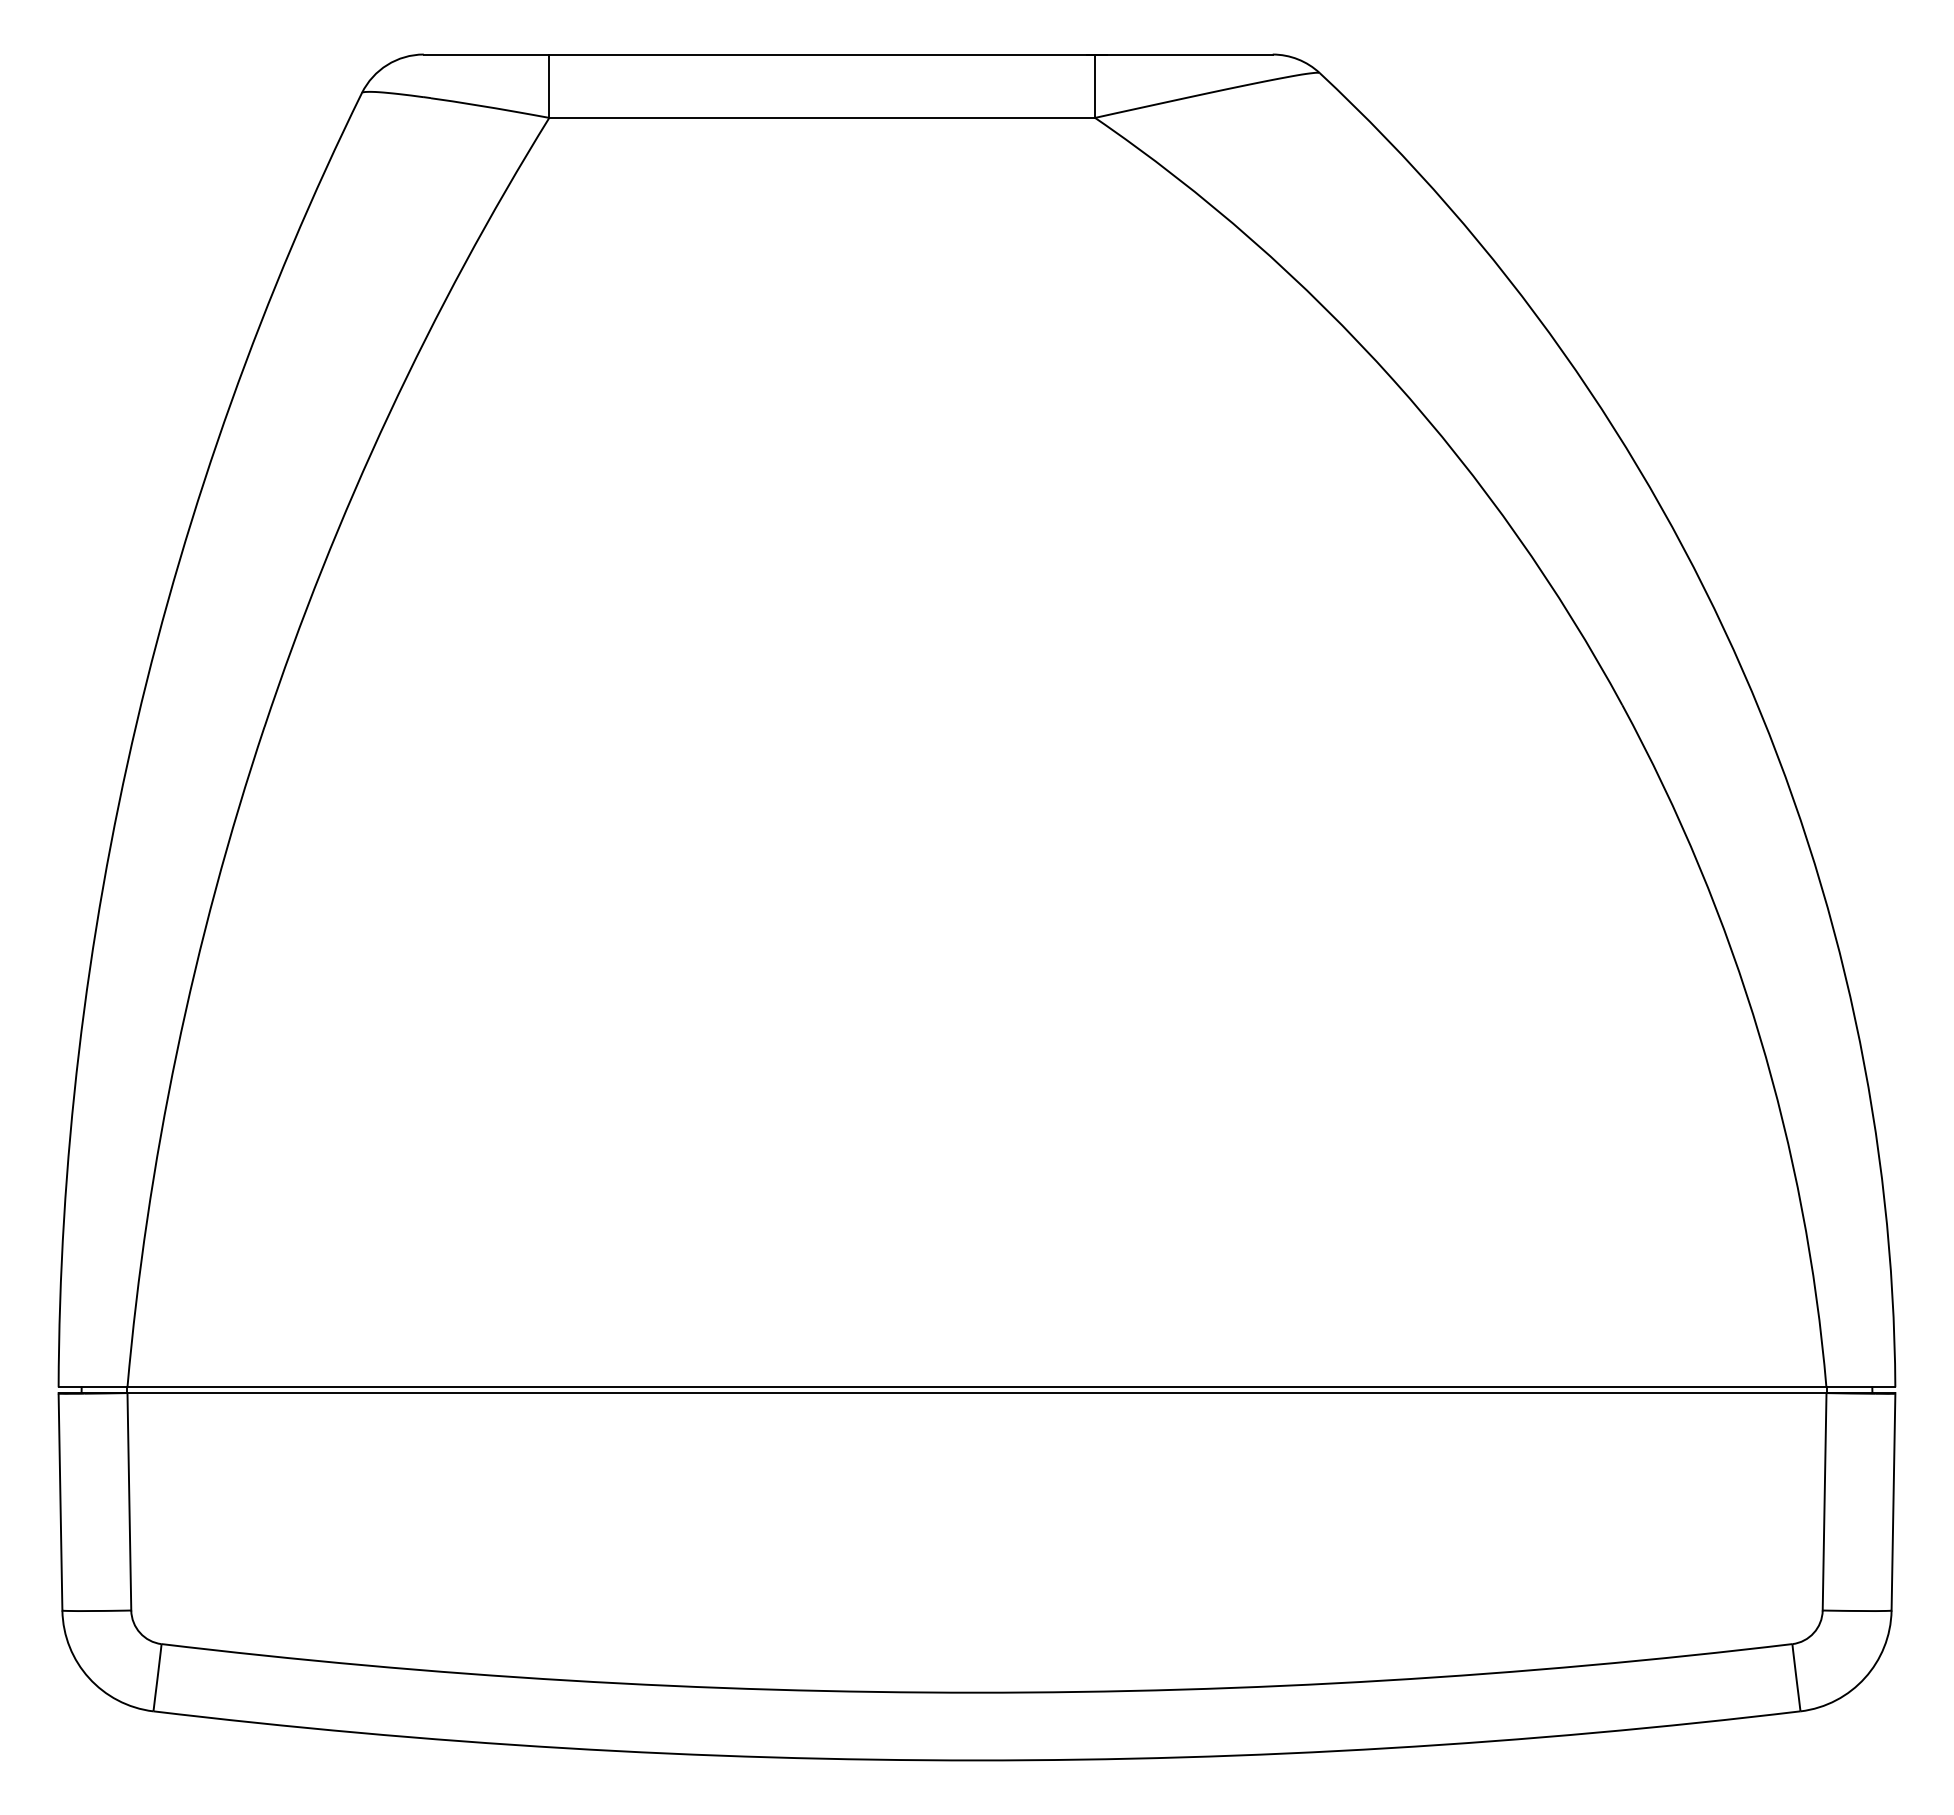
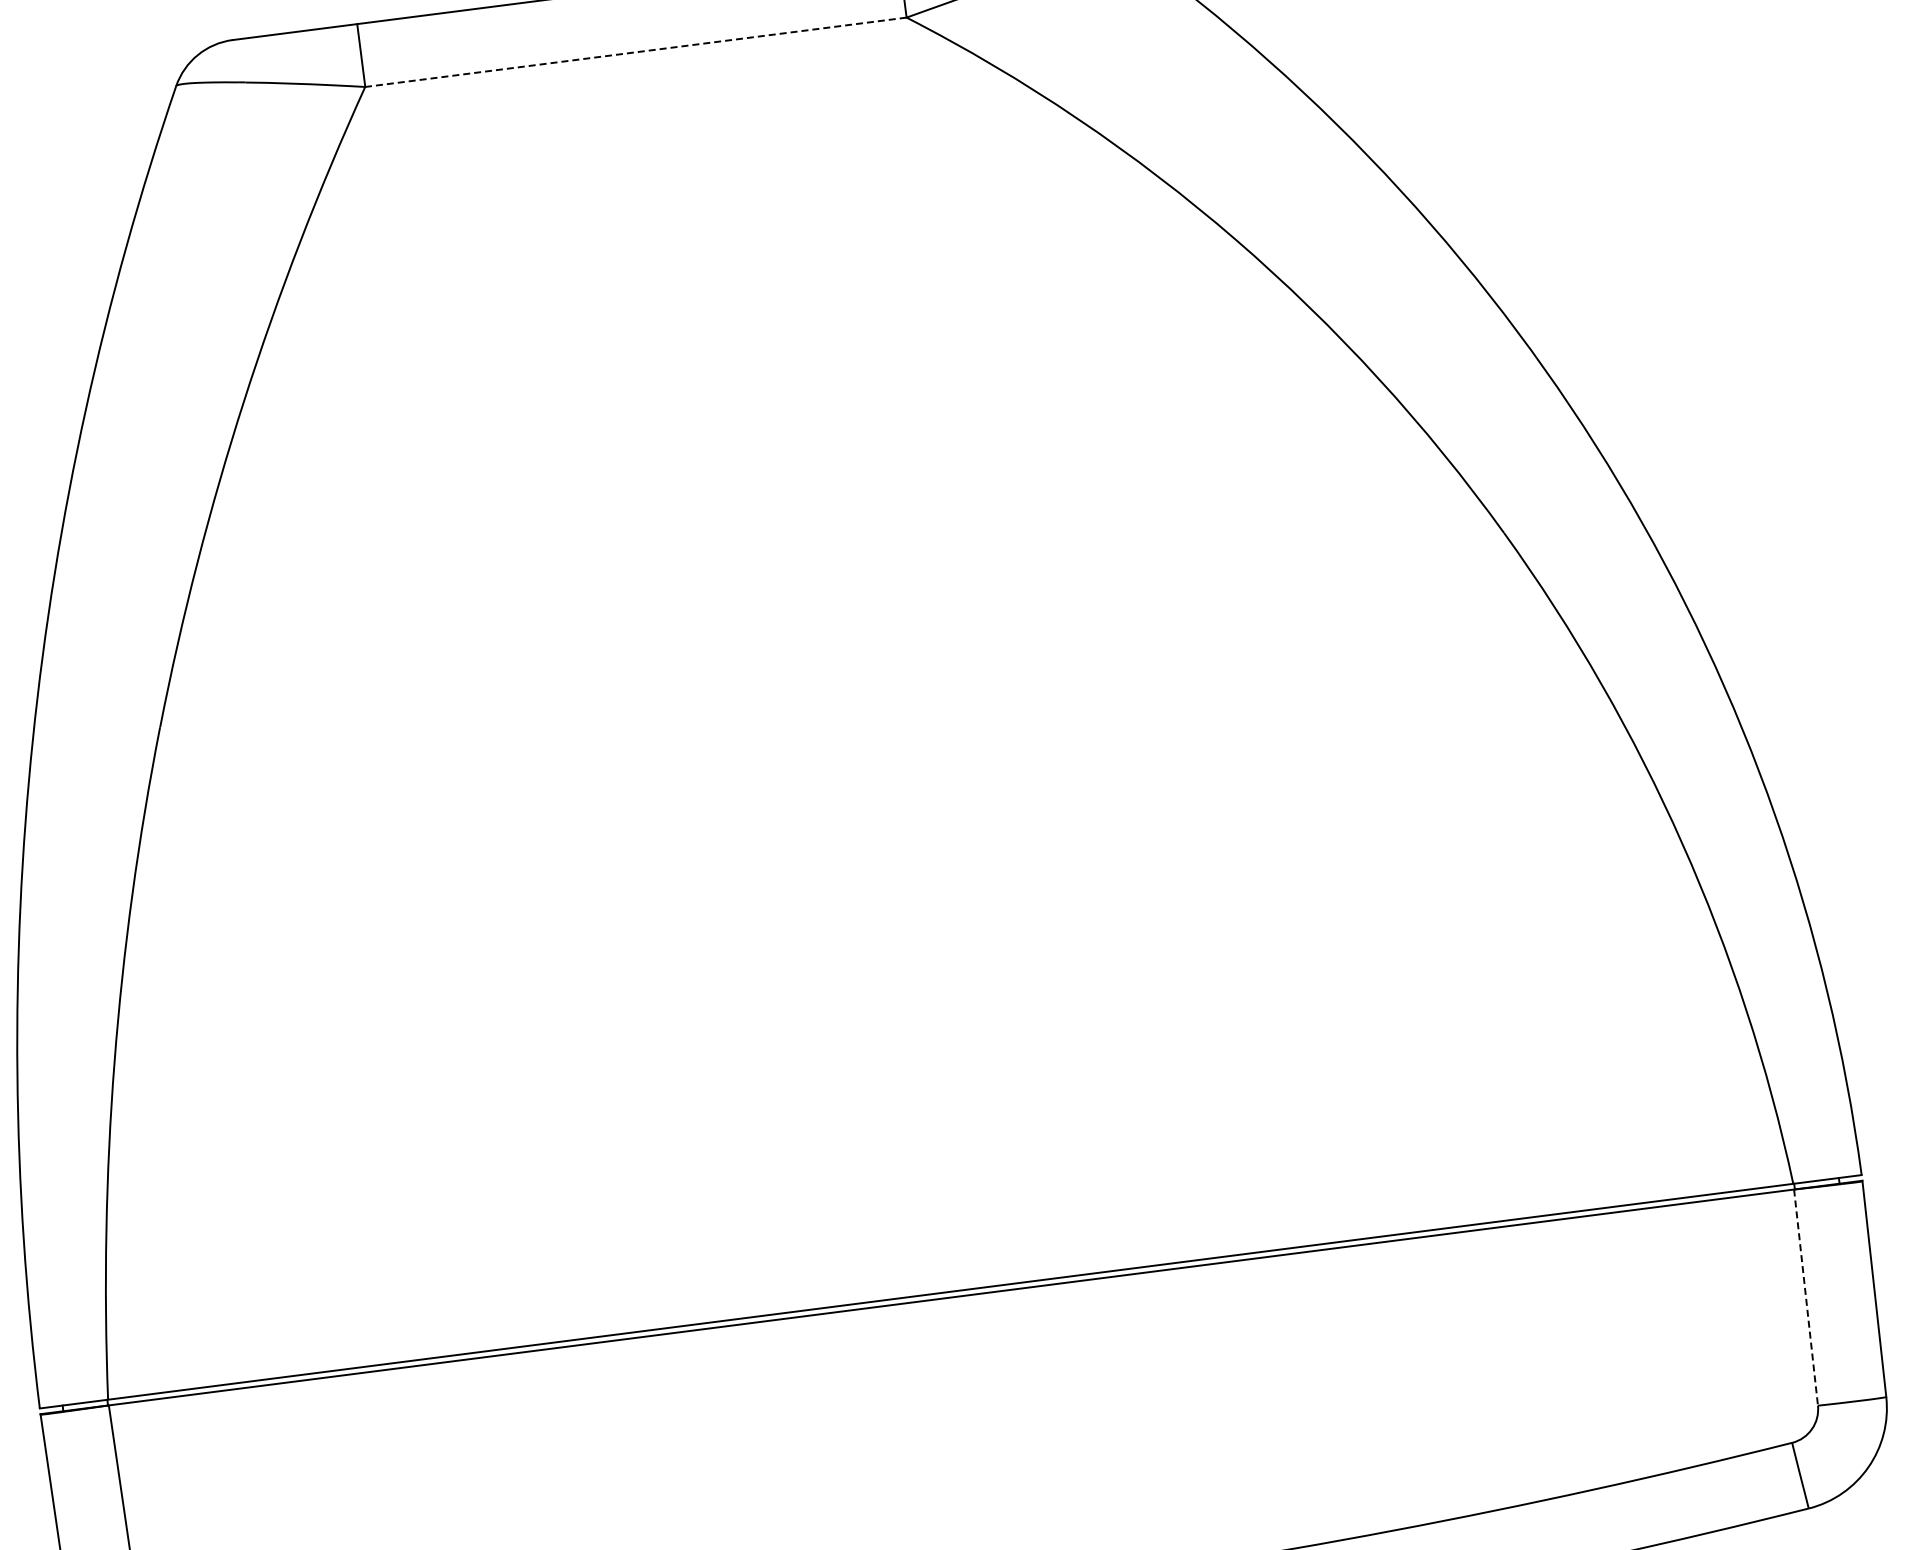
line: (822, 117) -> (636, 51), solid -> dashed
line: (1824, 1501) -> (1805, 1297), solid -> dashed

